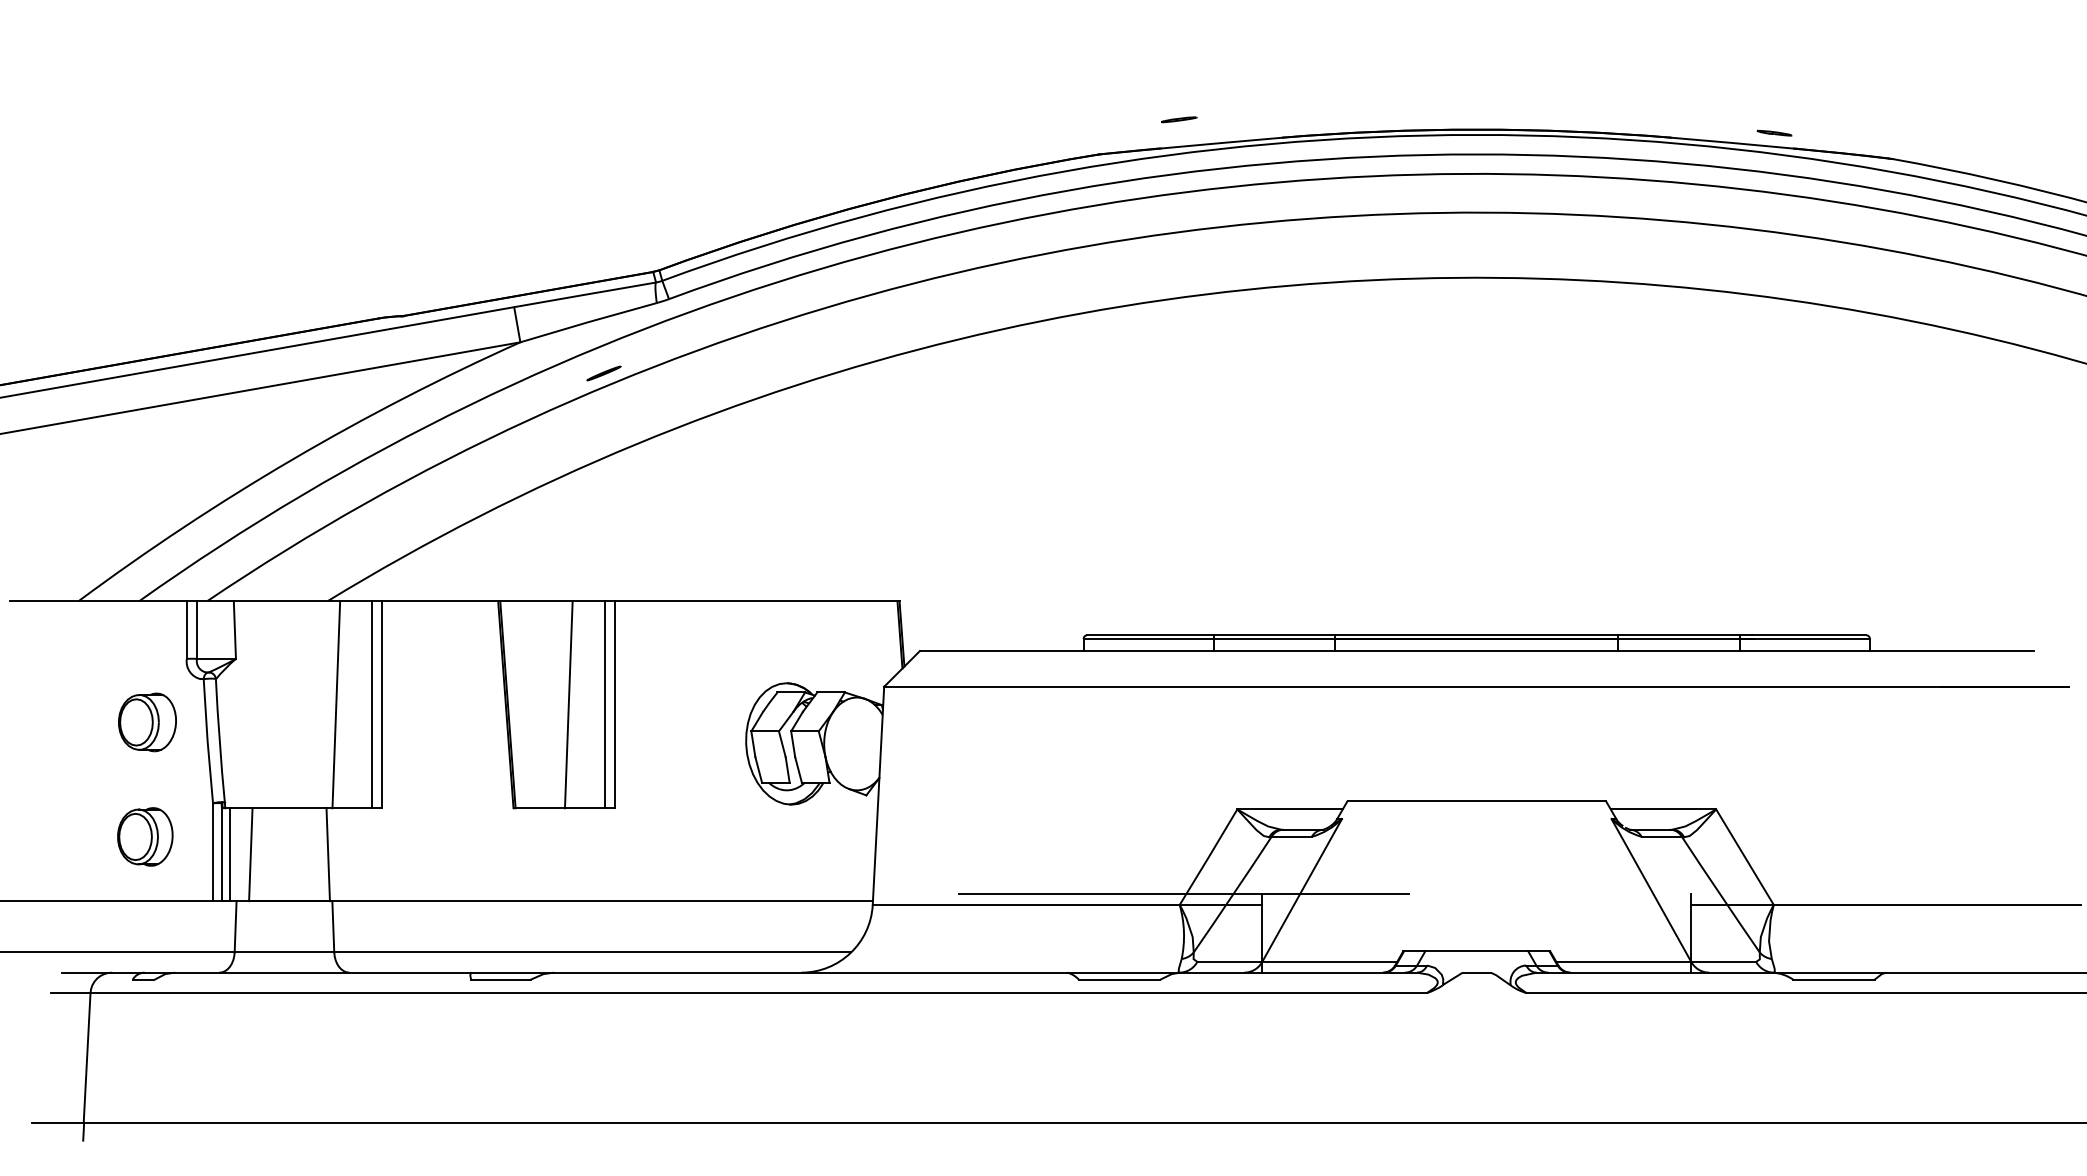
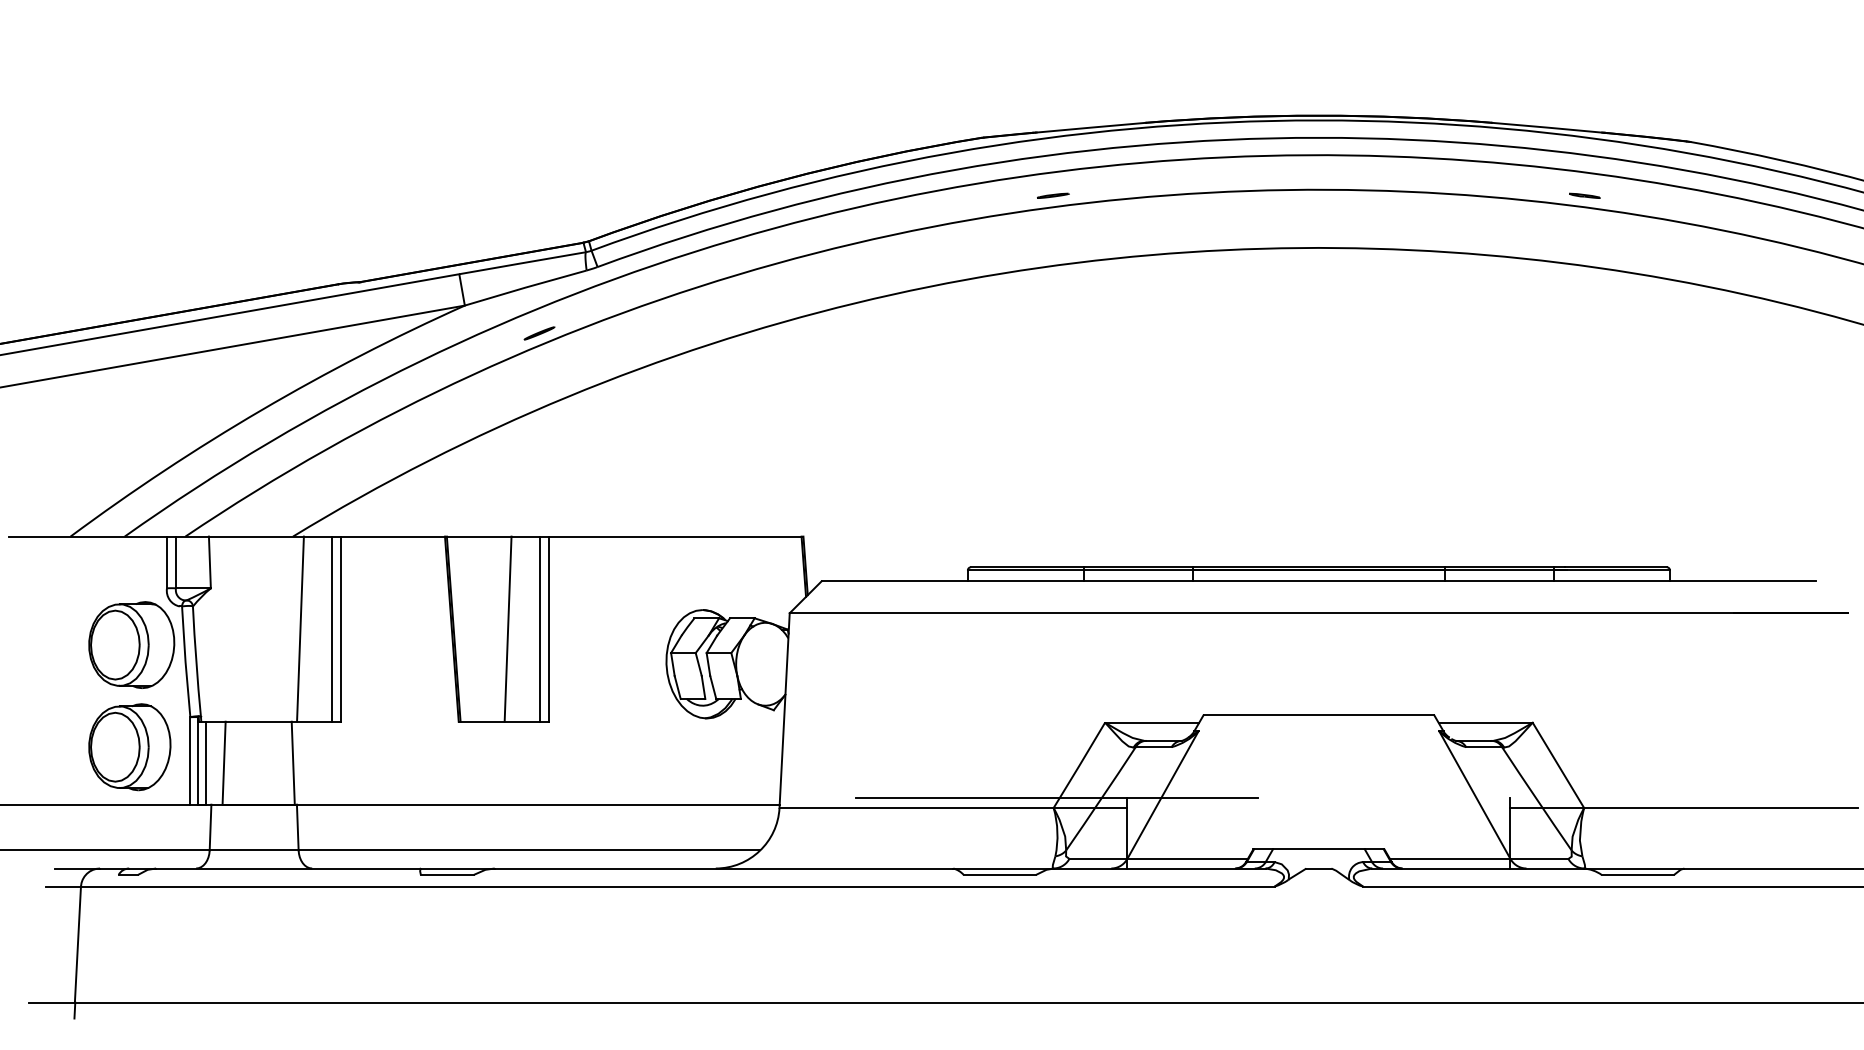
line: (1179, 119) -> (1053, 195), moved
line: (1774, 132) -> (1584, 195), moved
part: (147, 721) -> (131, 644), size x1.67
part: (144, 837) -> (129, 747), size x1.67

